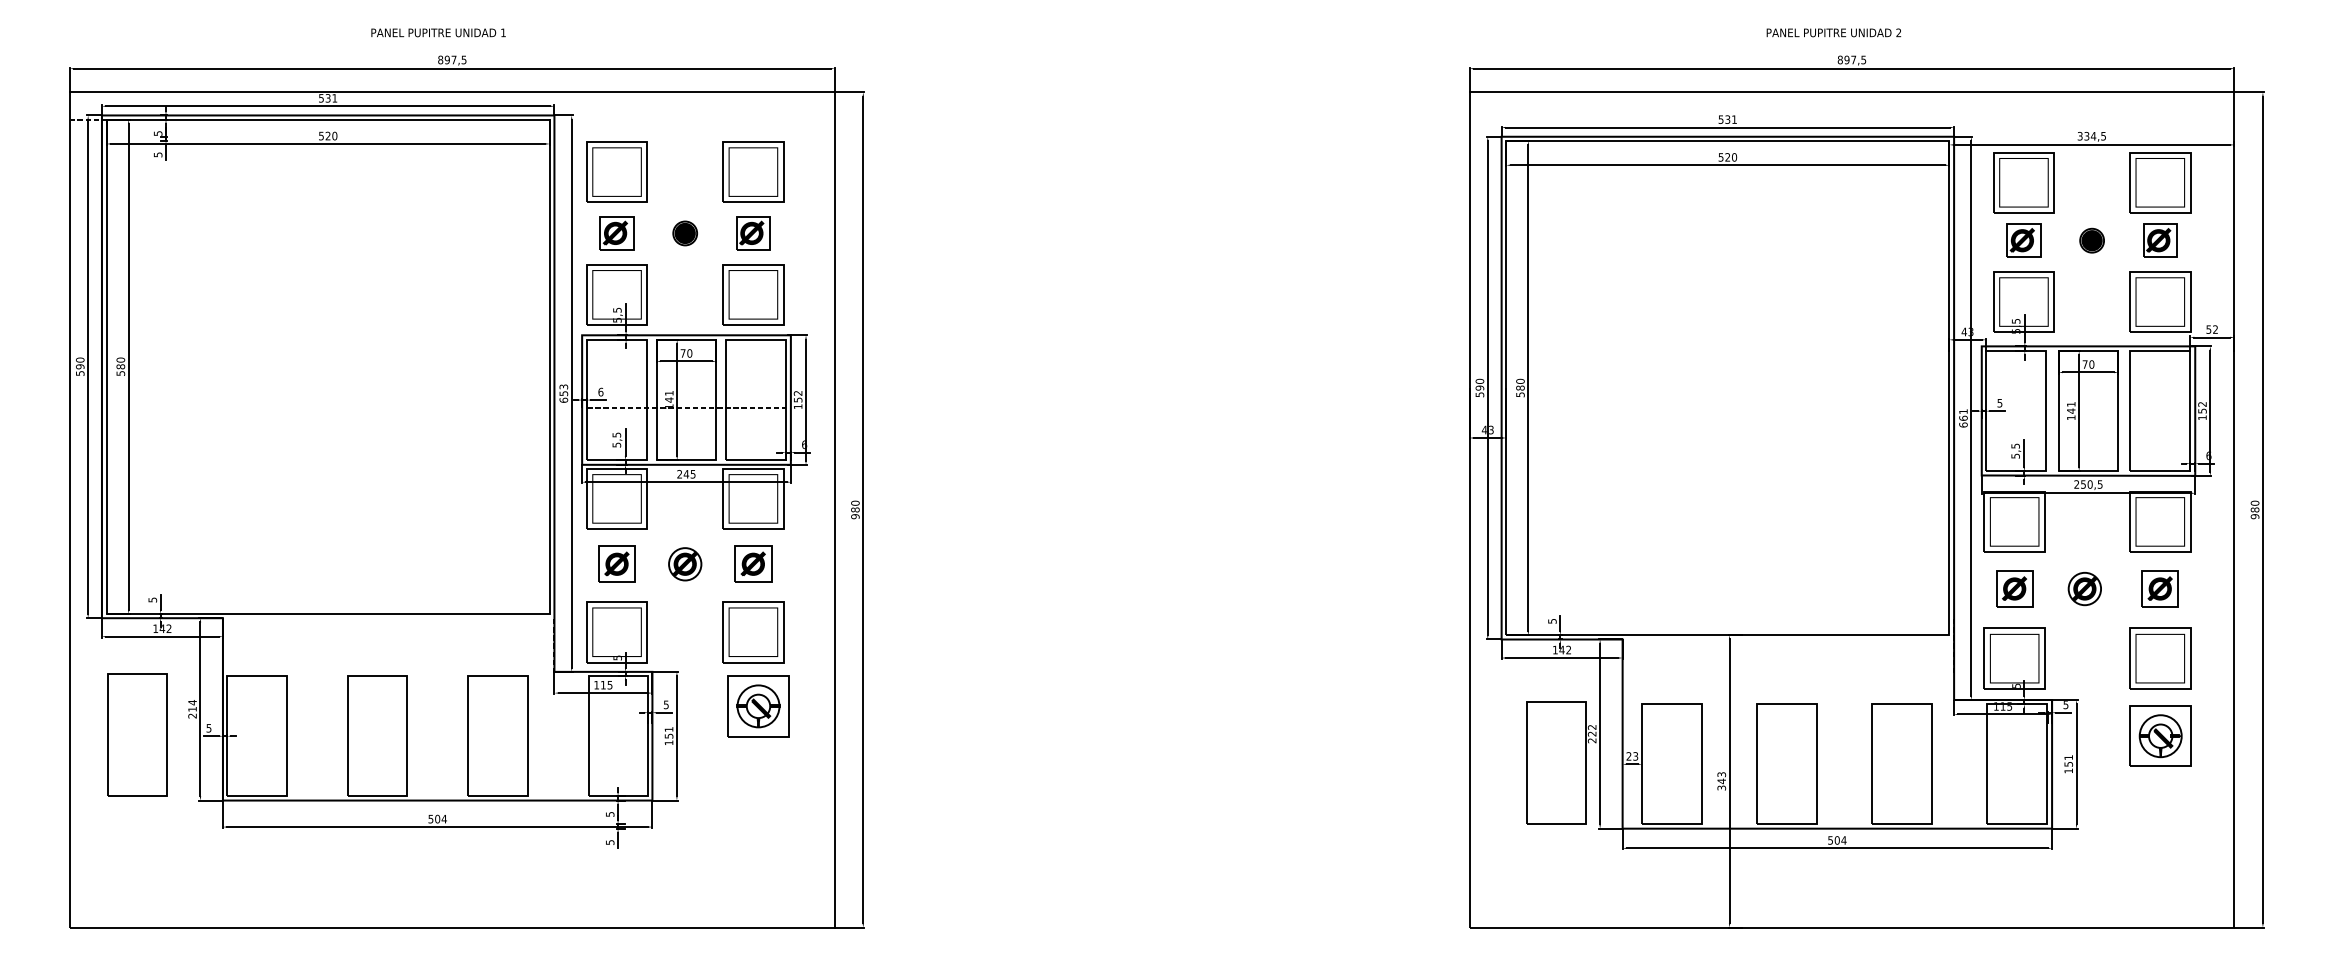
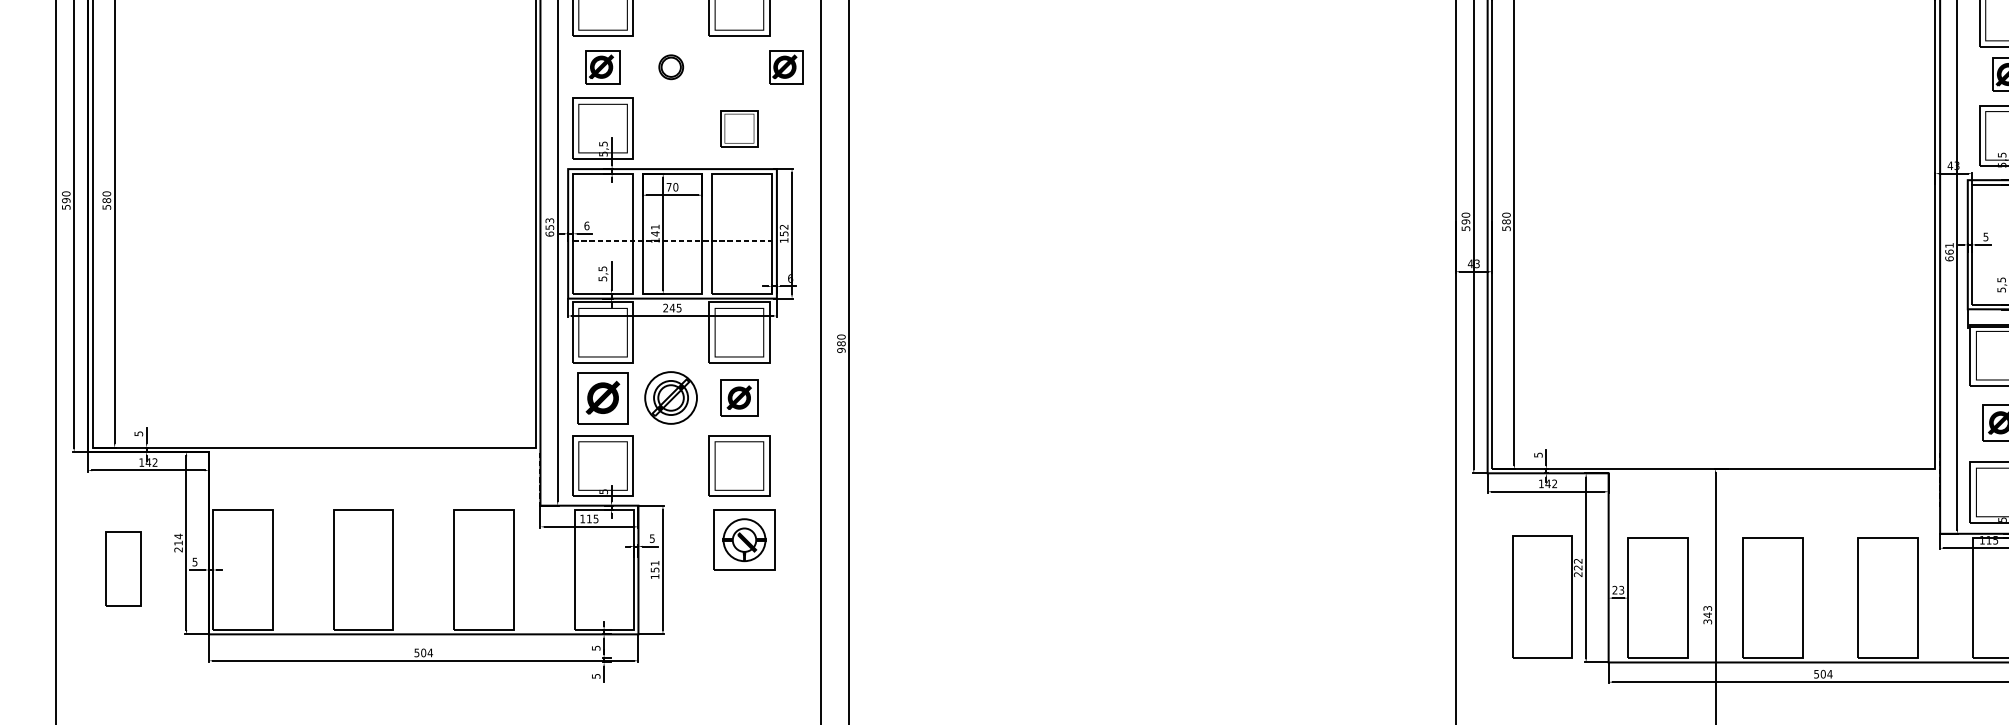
fill: (684, 233) -> (670, 67), removed
part: (753, 233) -> (786, 67), moved
part: (753, 294) -> (739, 128), size x0.6
part: (616, 563) -> (602, 397), size x1.4
part: (685, 564) -> (671, 398), size x1.6
part: (137, 734) -> (123, 568), size x0.6

